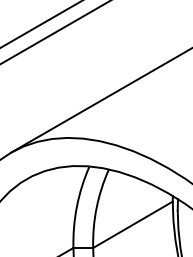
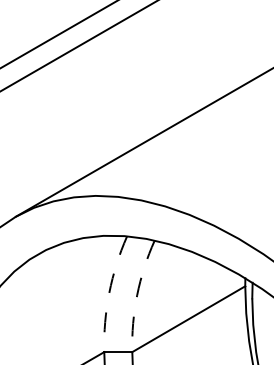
arc: (77, 206) -> (110, 293), solid -> dashed
arc: (96, 207) -> (137, 294), solid -> dashed

